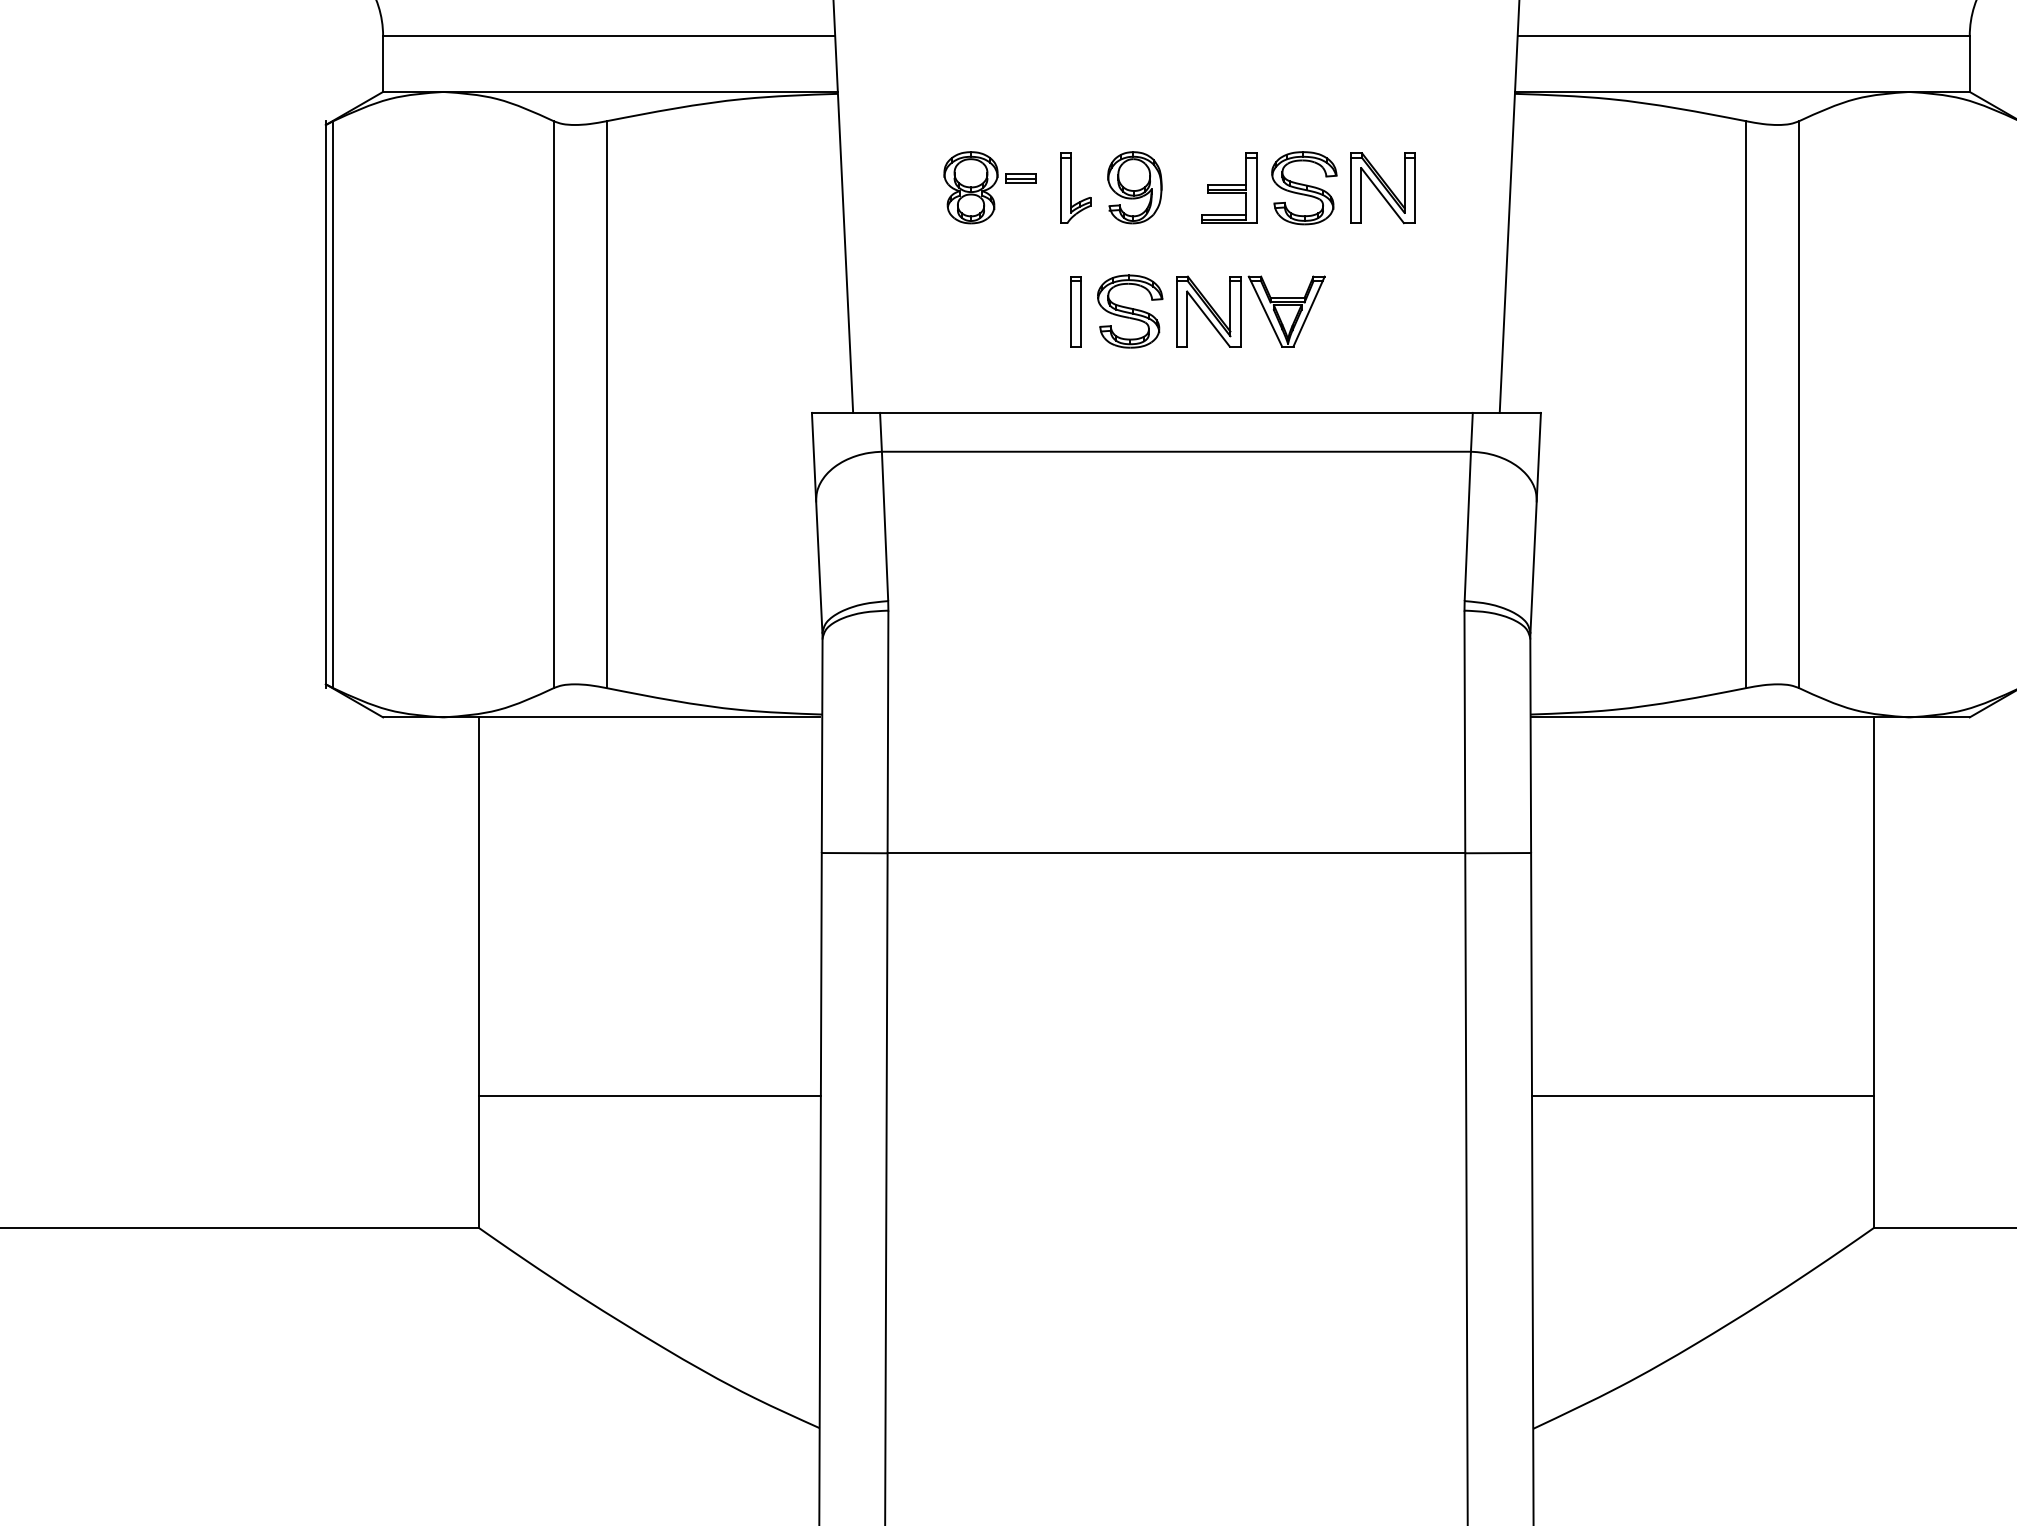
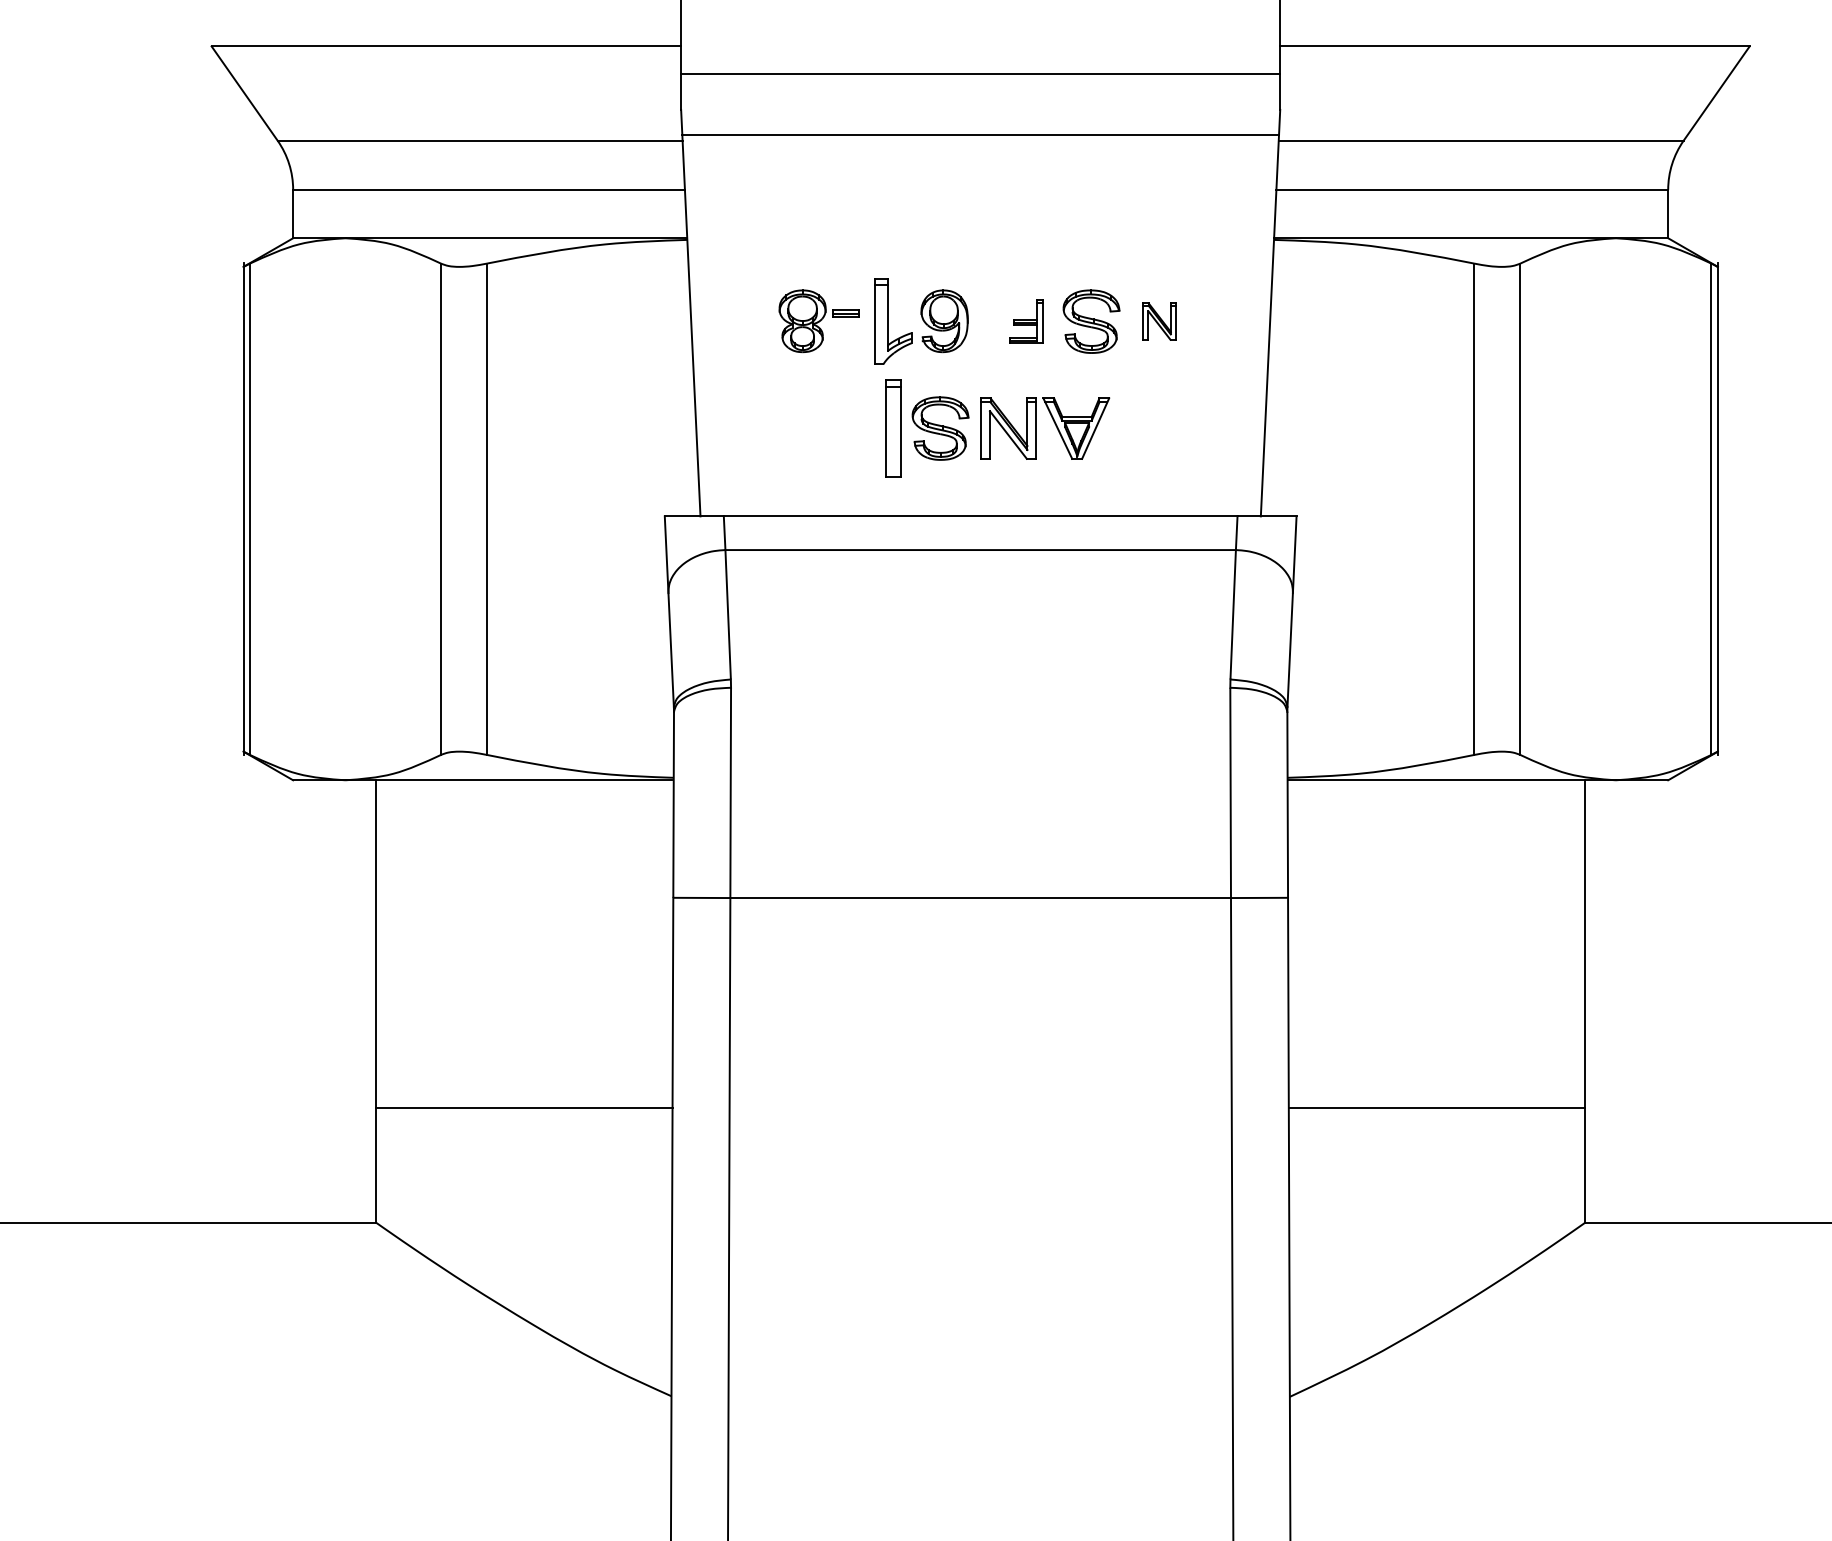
part: (1074, 188) -> (892, 321), size x1.4
part: (1229, 188) -> (1026, 321), size x0.7
part: (1382, 188) -> (1159, 321), size x0.6
part: (1075, 311) -> (893, 428), size x1.6

